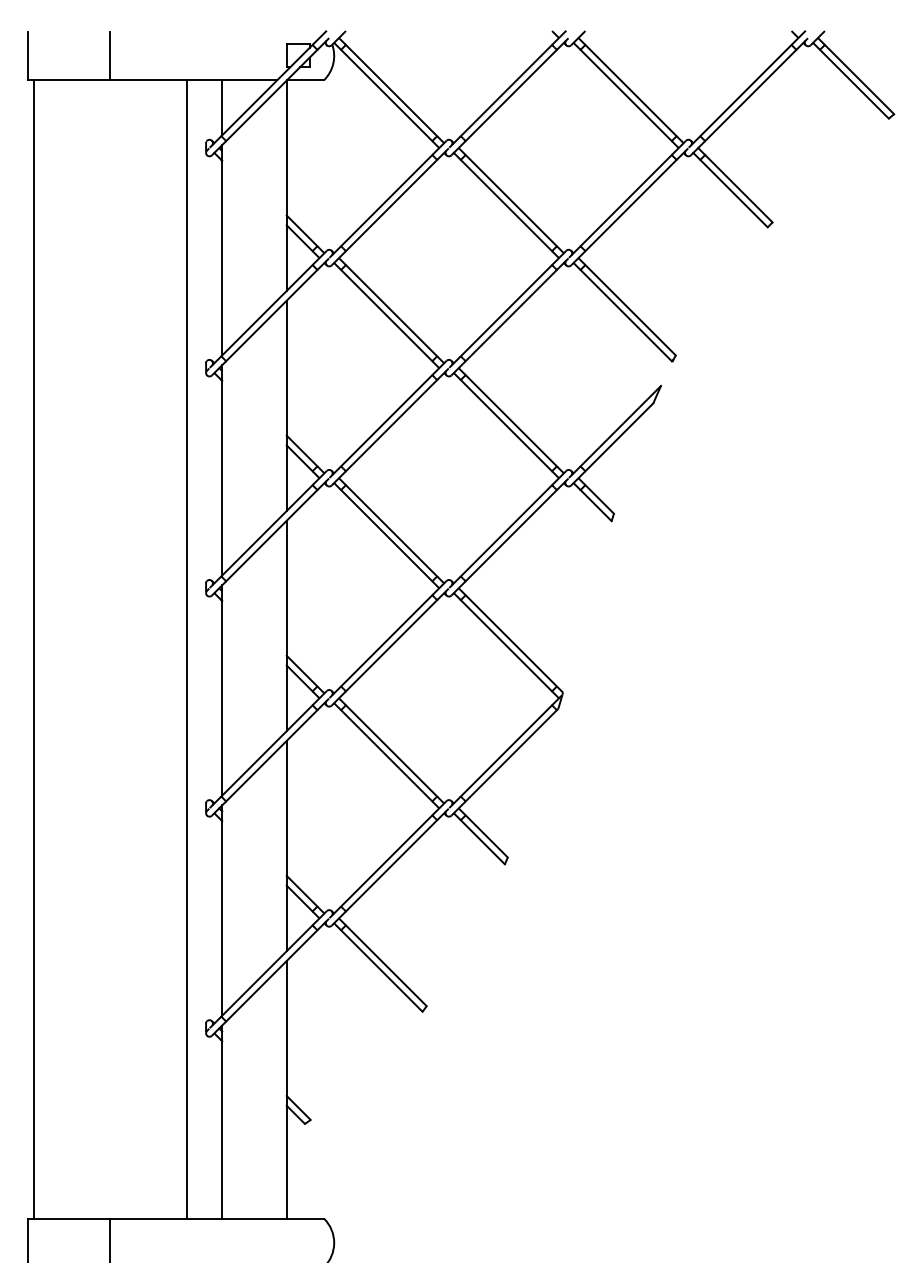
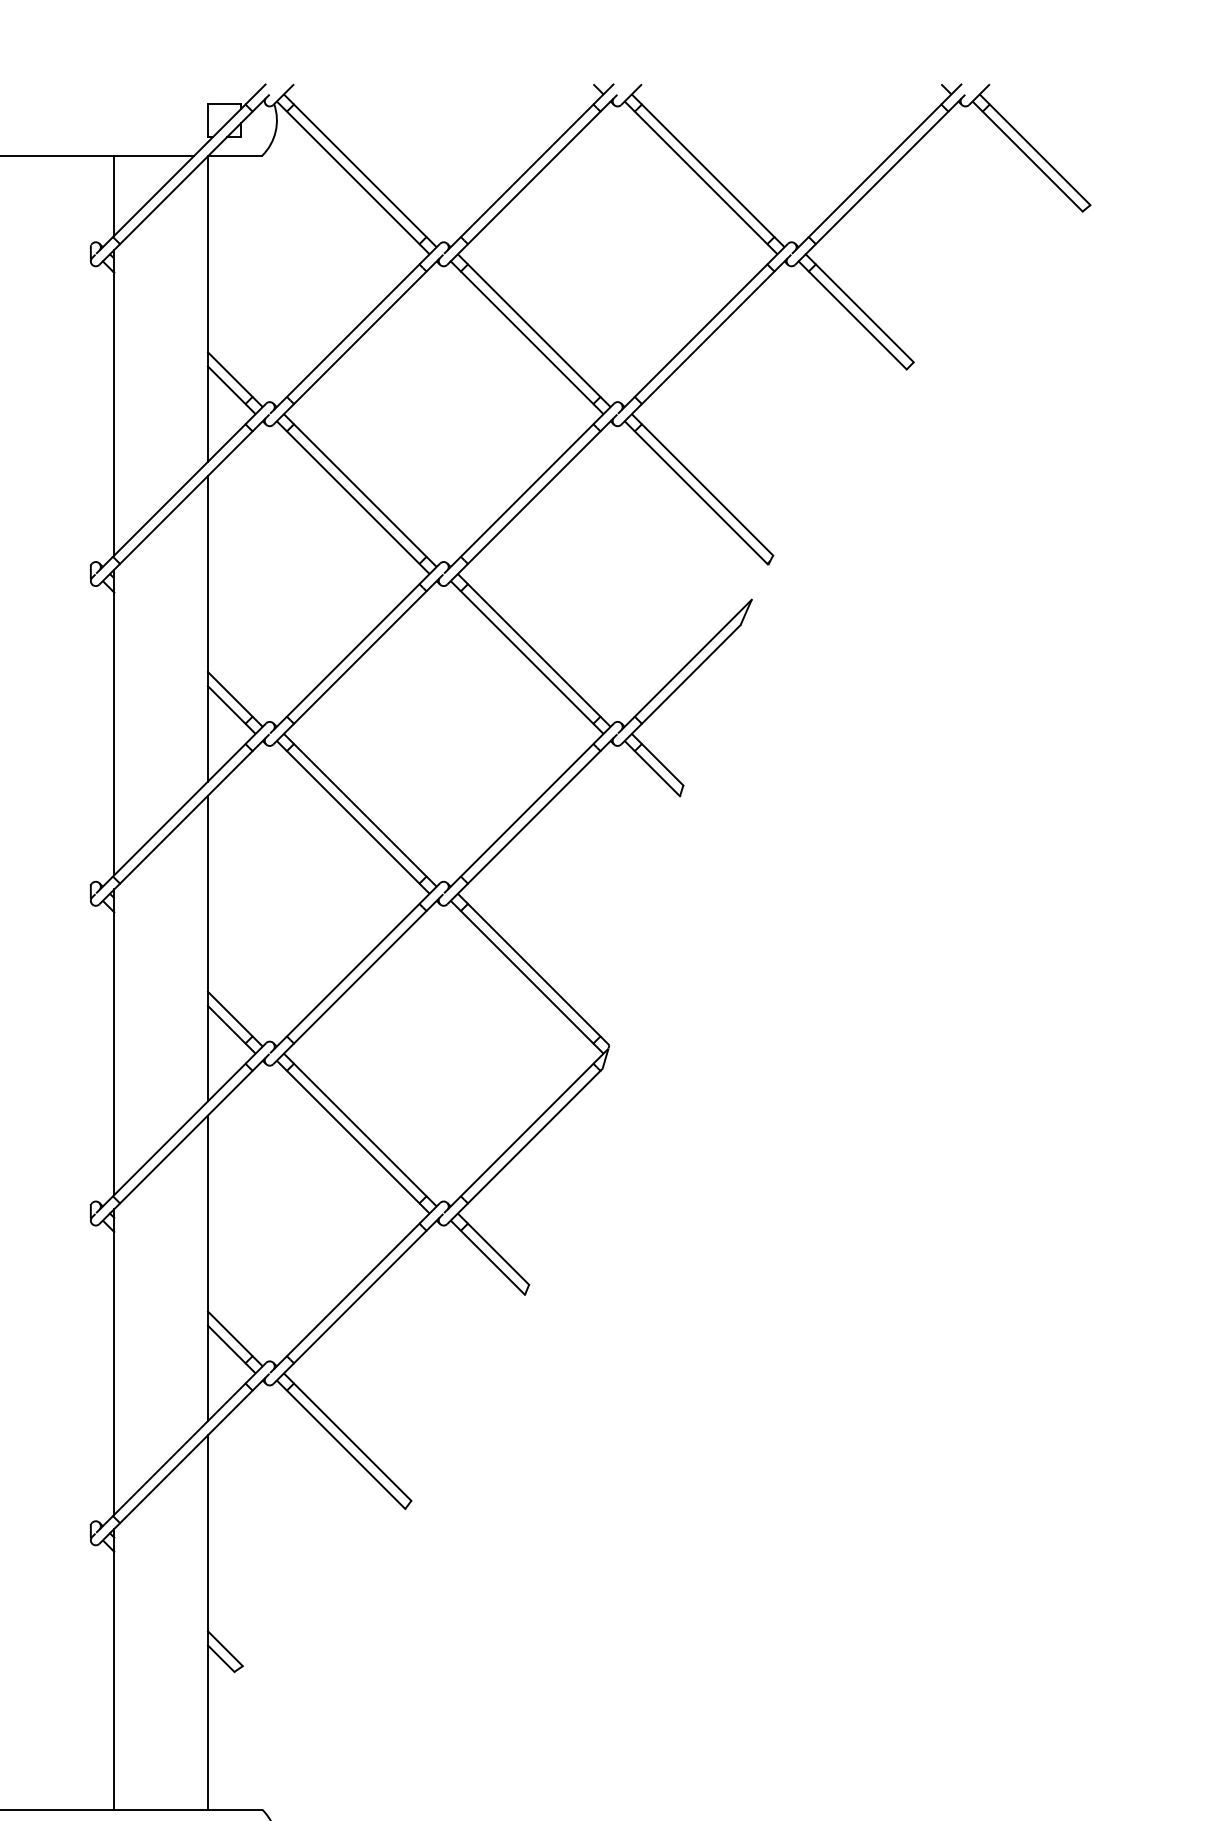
line: (186, 649) -> (62, 982), removed

